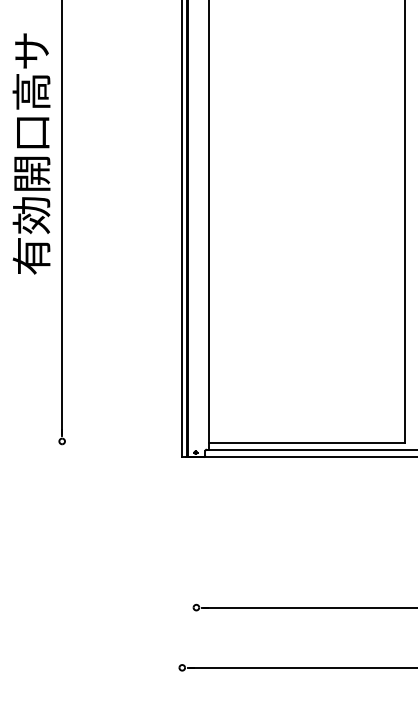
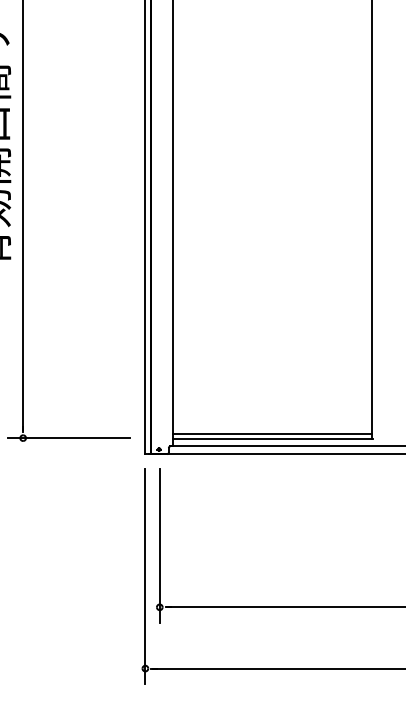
line: (307, 437) -> (272, 434), added
line: (106, 441) -> (68, 438), added
line: (196, 547) -> (159, 546), added
line: (182, 577) -> (145, 576), added

